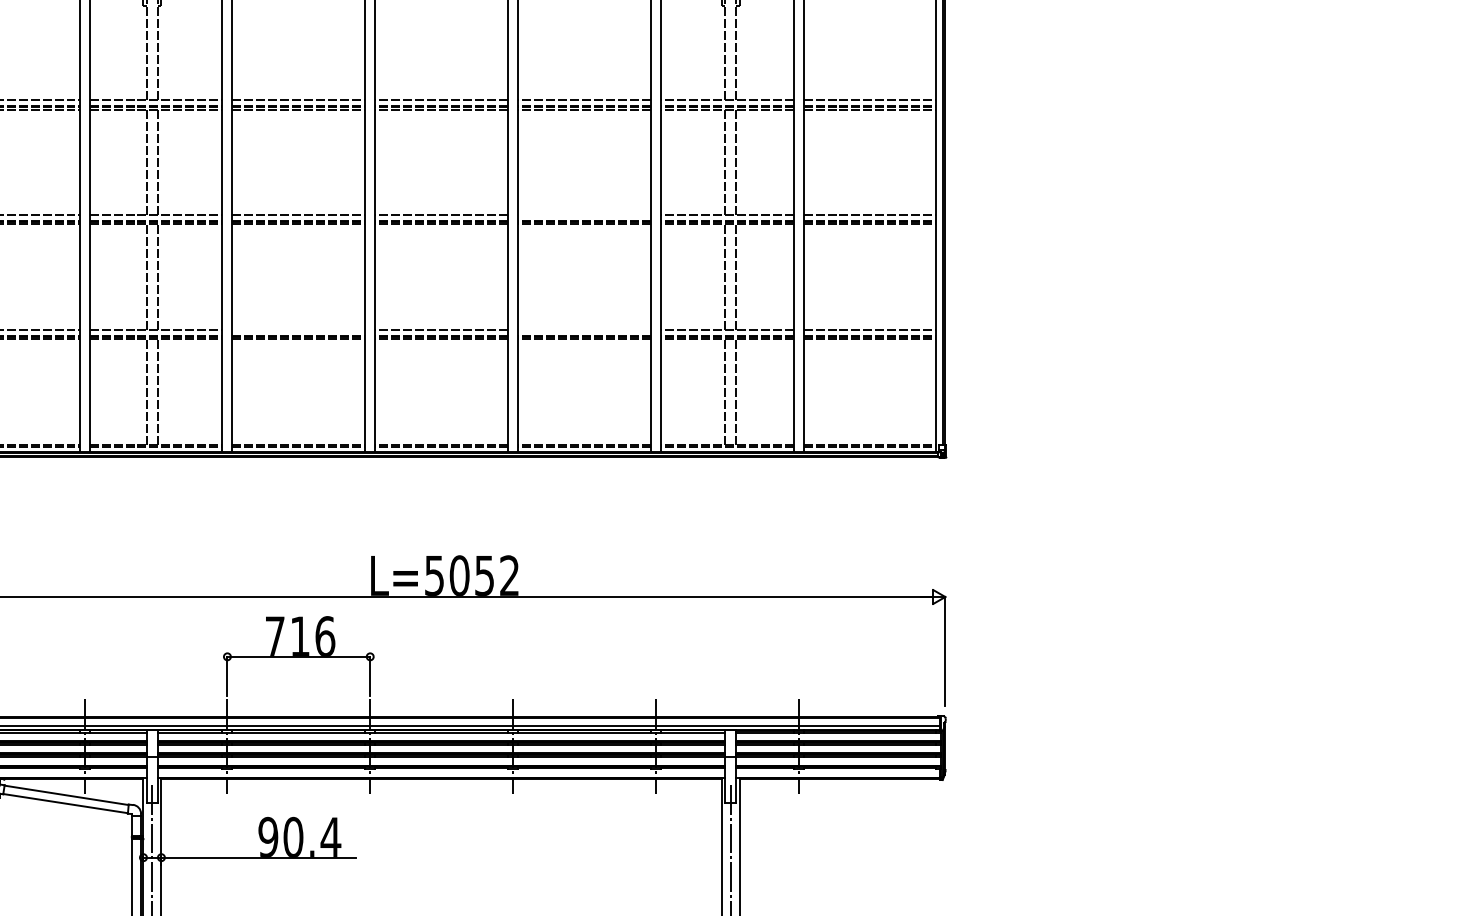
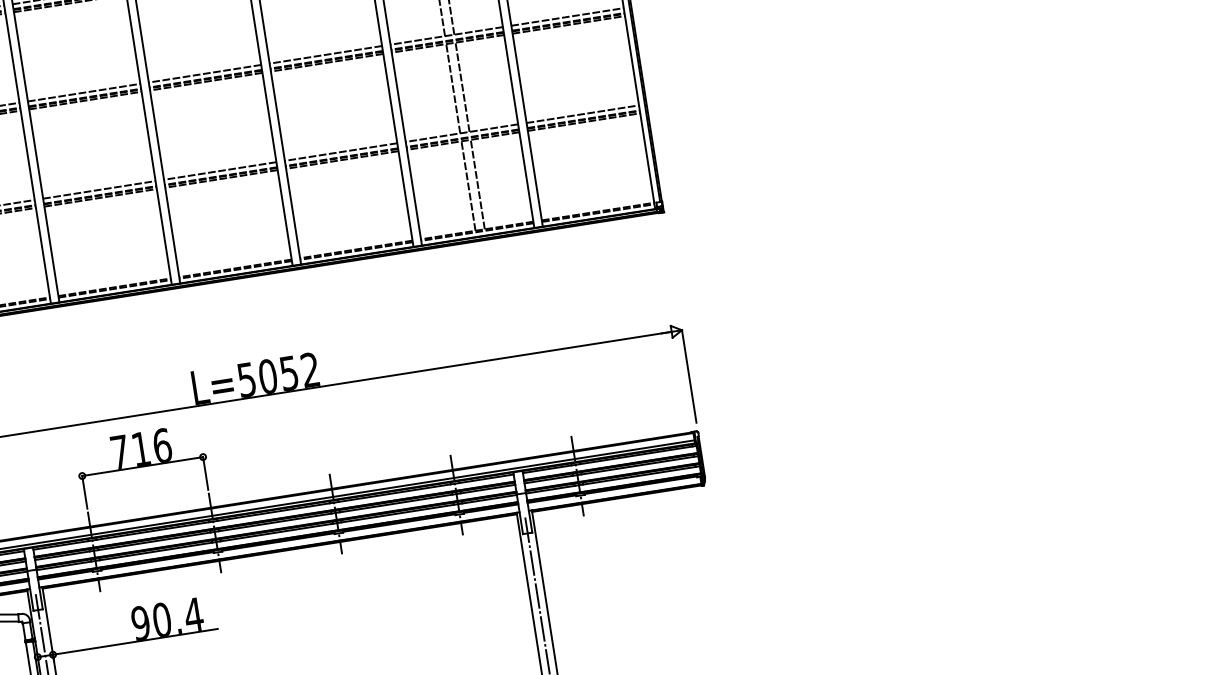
line: (584, 215) -> (325, 55), added
line: (298, 329) -> (99, 189), added
line: (584, 329) -> (341, 151), added

